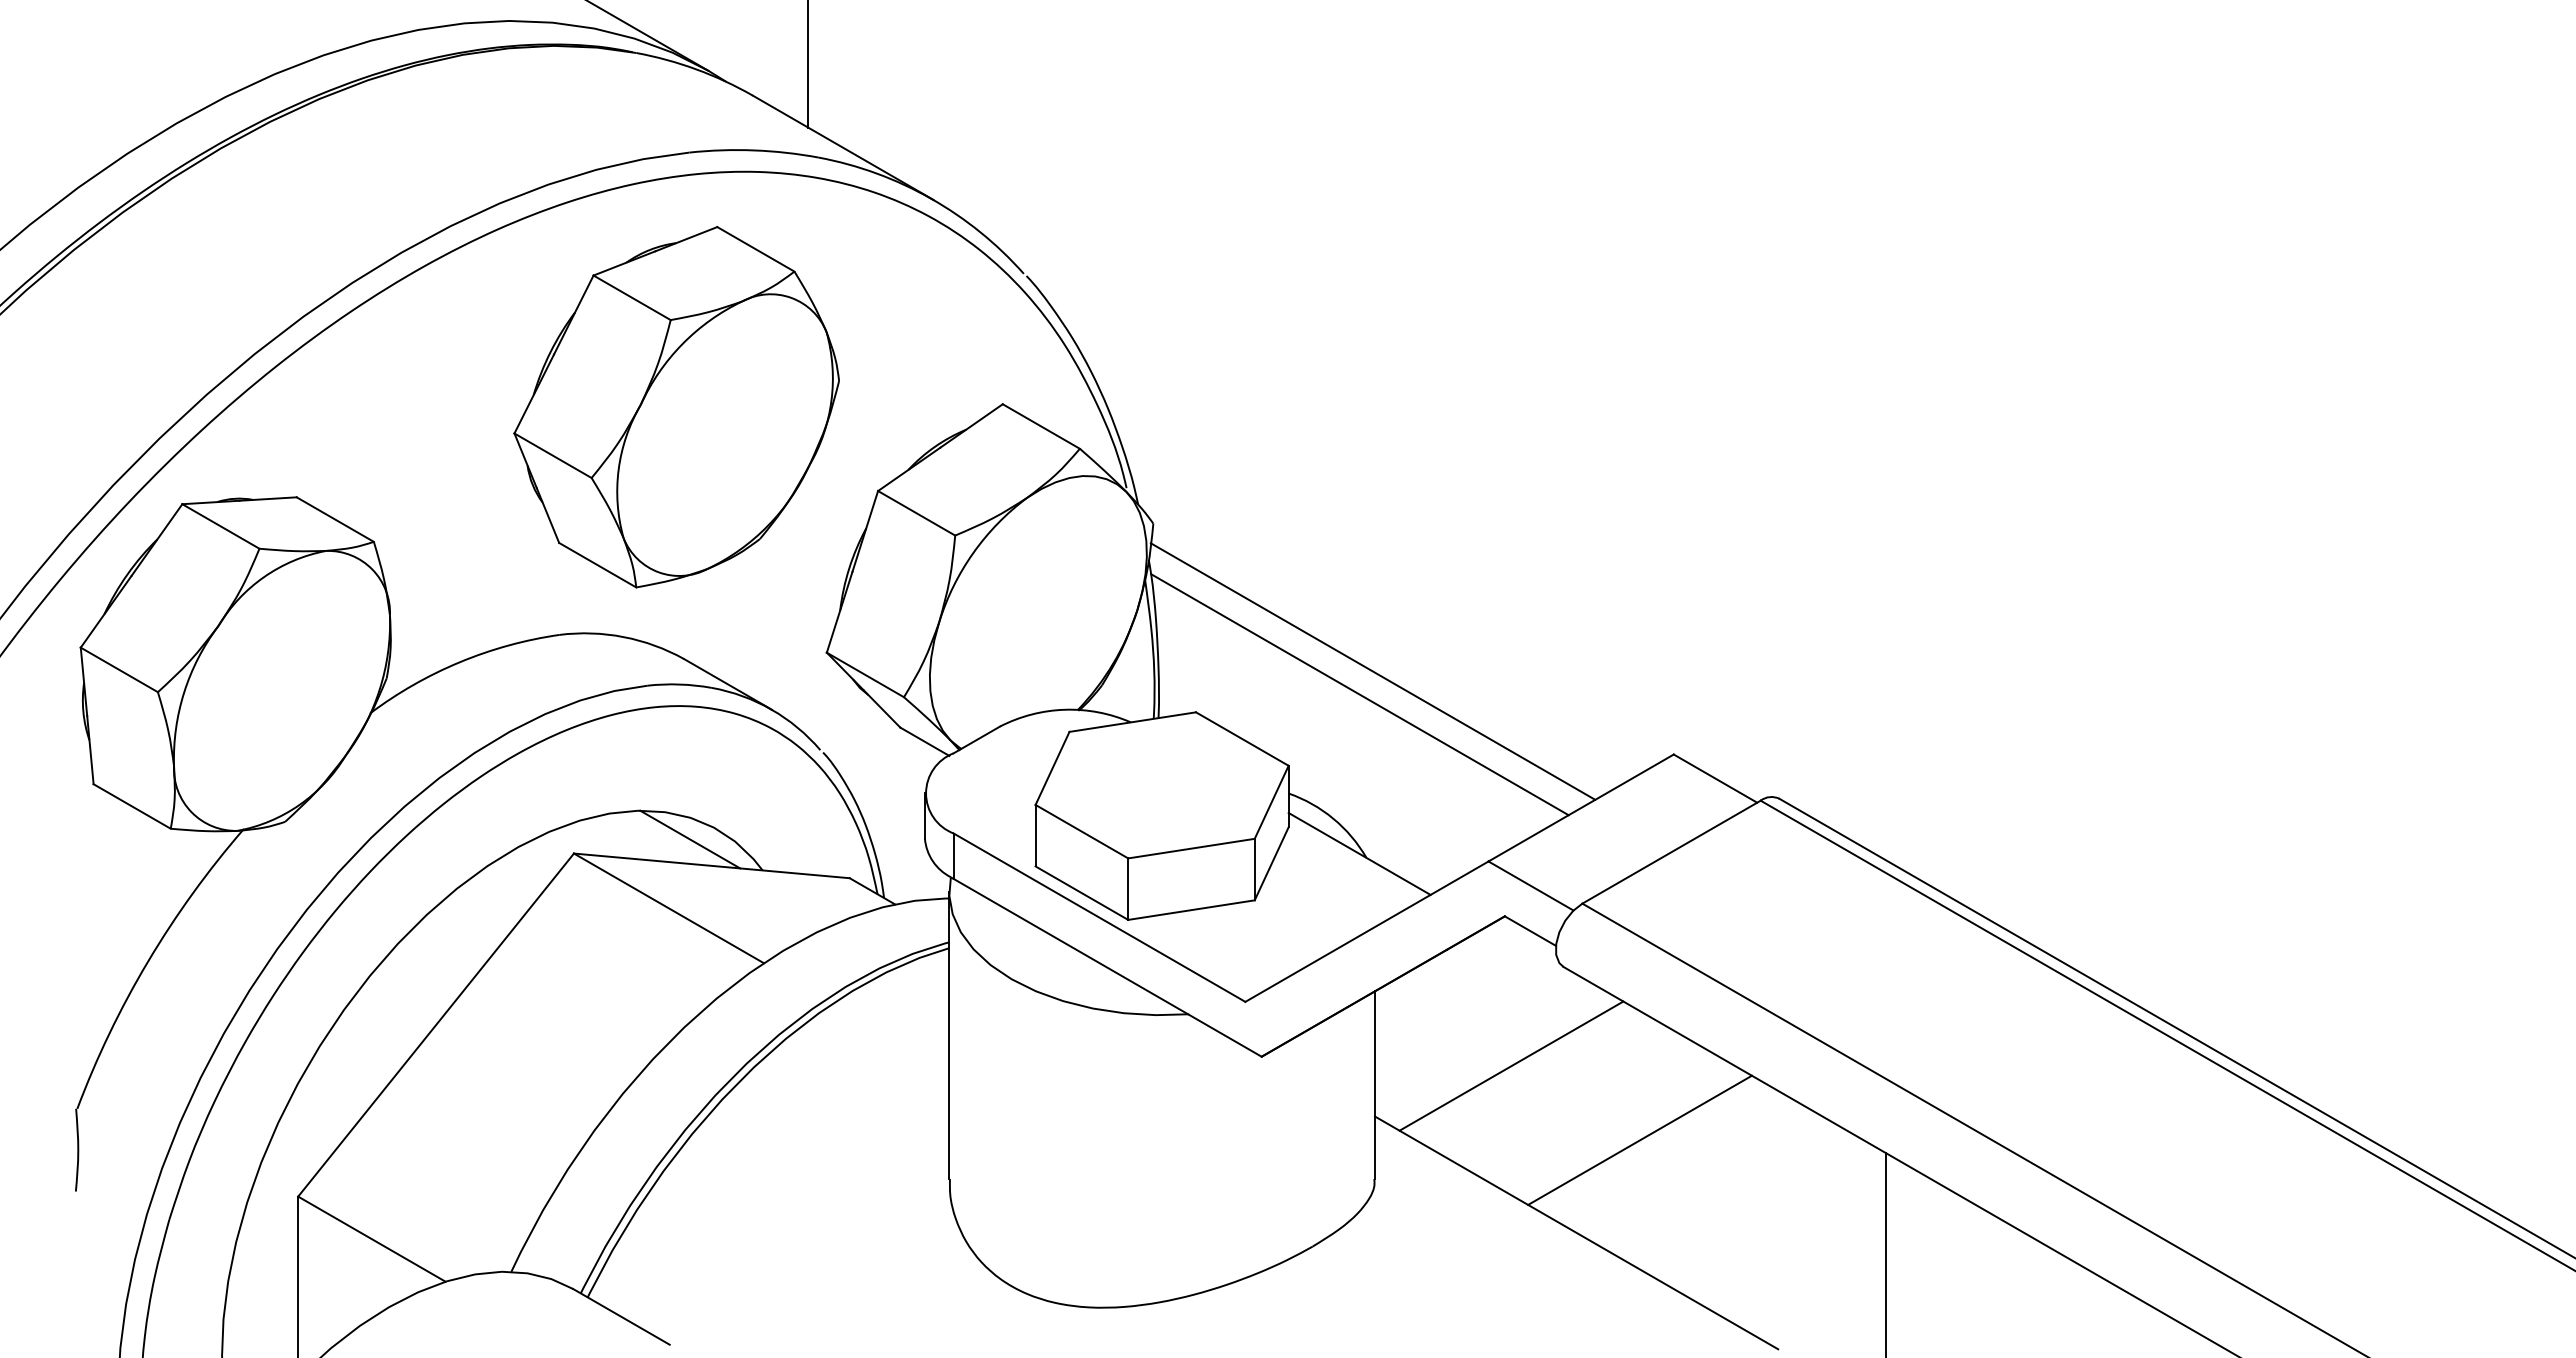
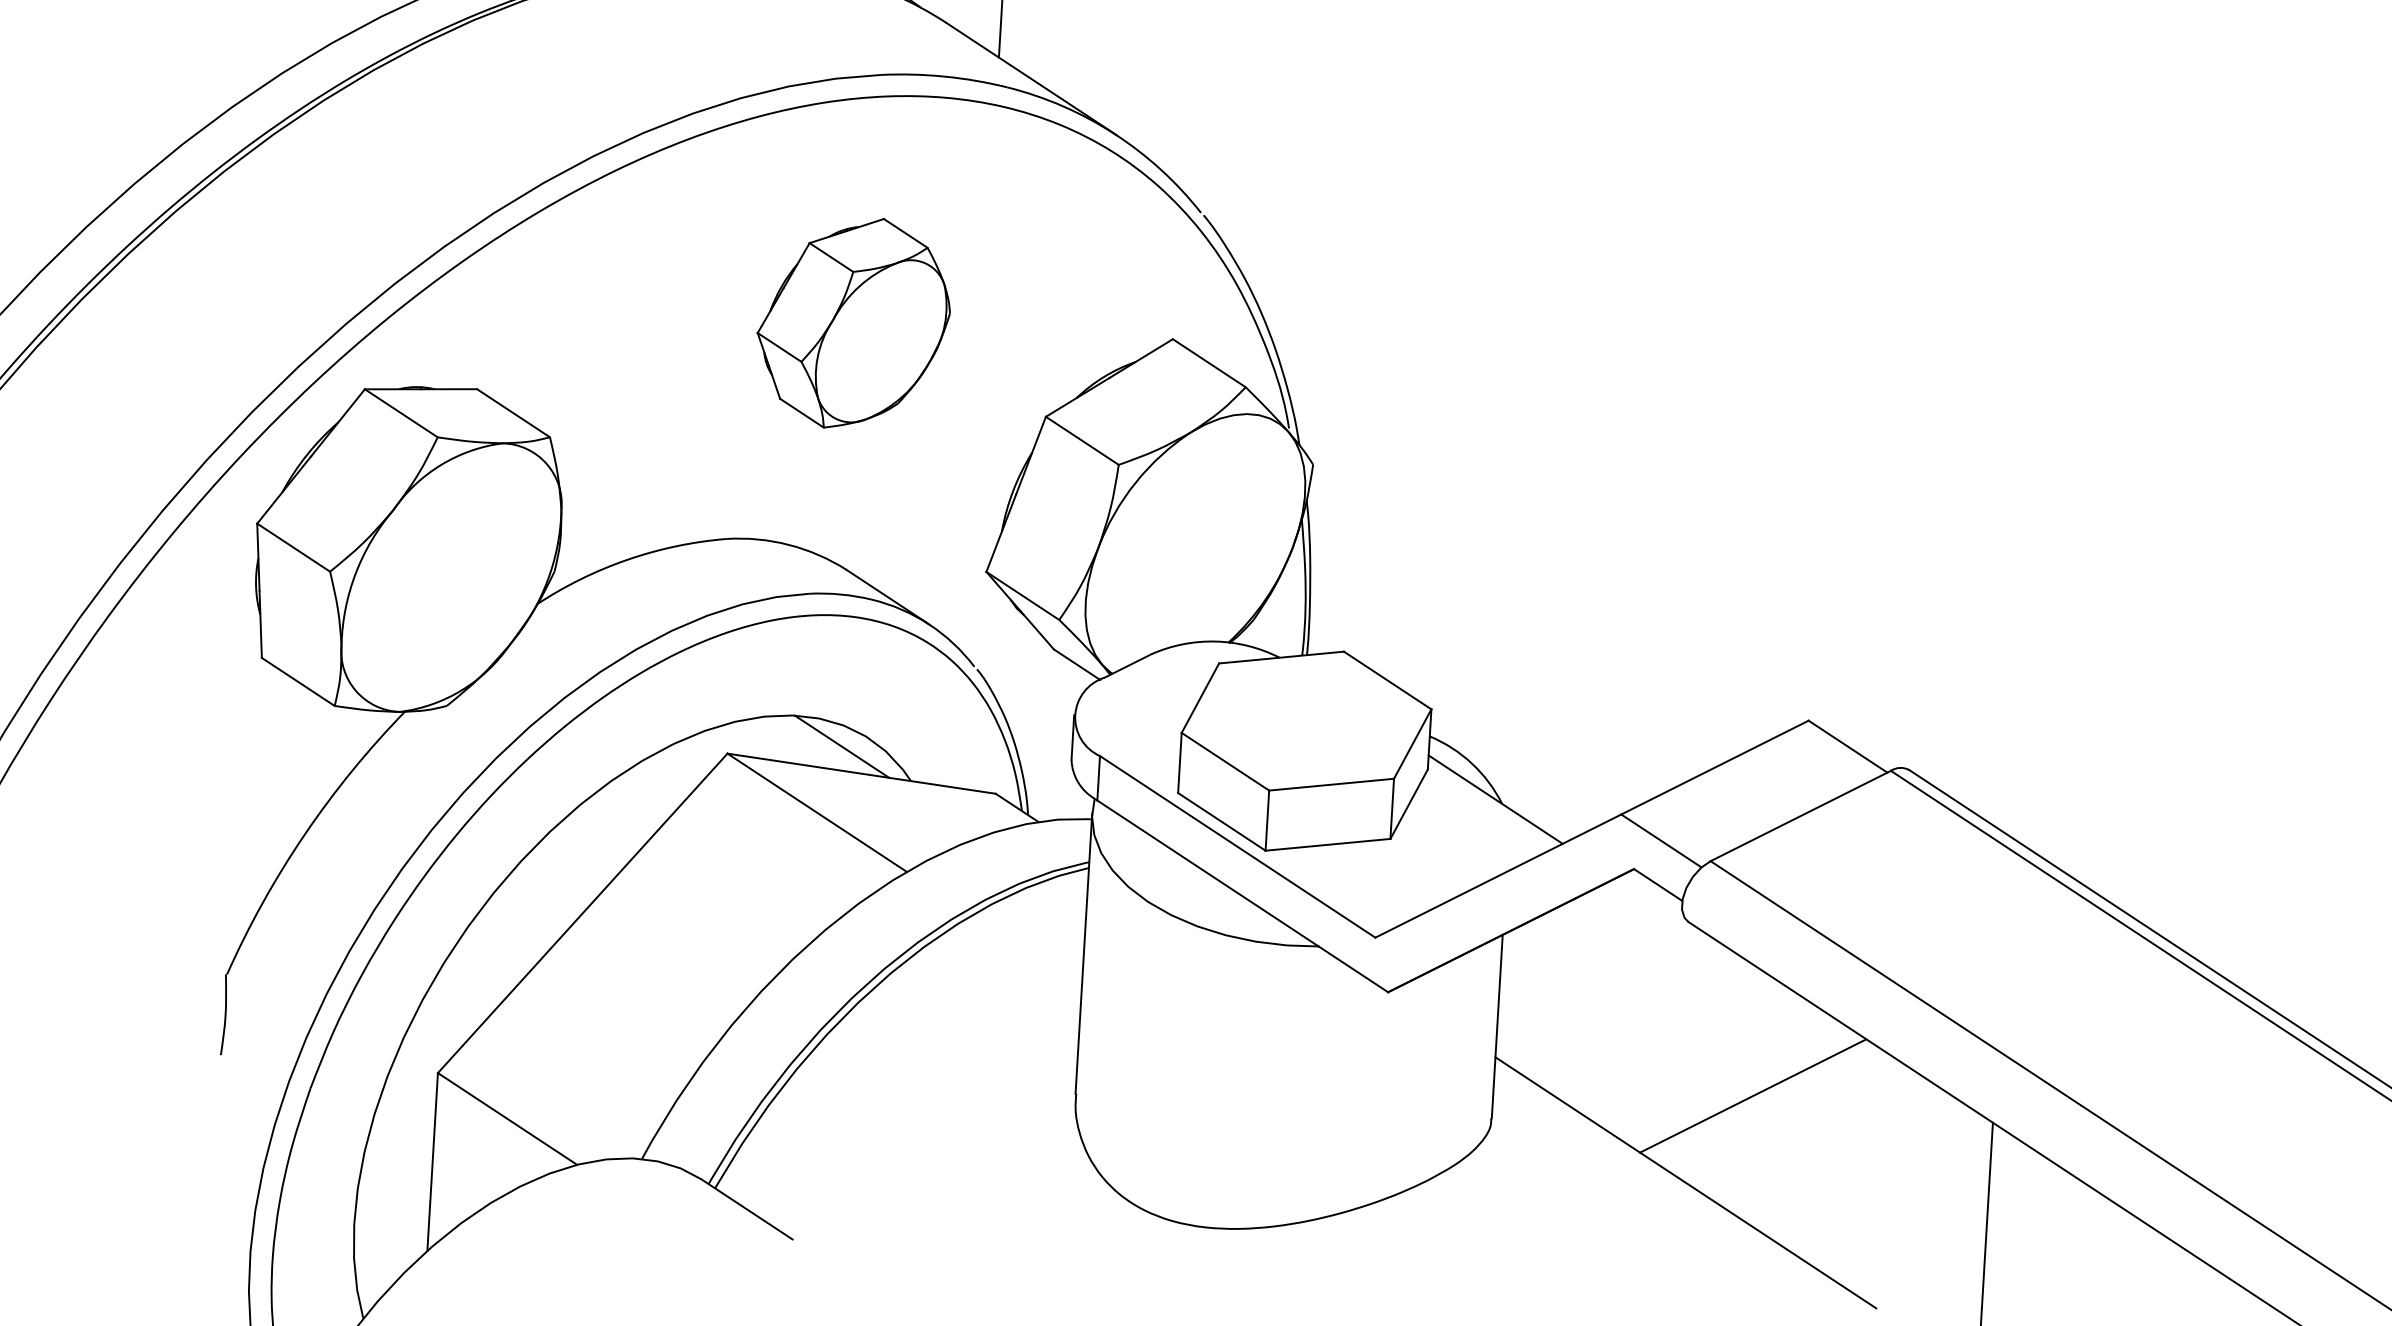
part: (676, 407) -> (853, 323), size x0.6
line: (1372, 671) -> (1518, 622), removed
line: (1359, 694) -> (1504, 643), removed
line: (1511, 1065) -> (1631, 1015), removed

